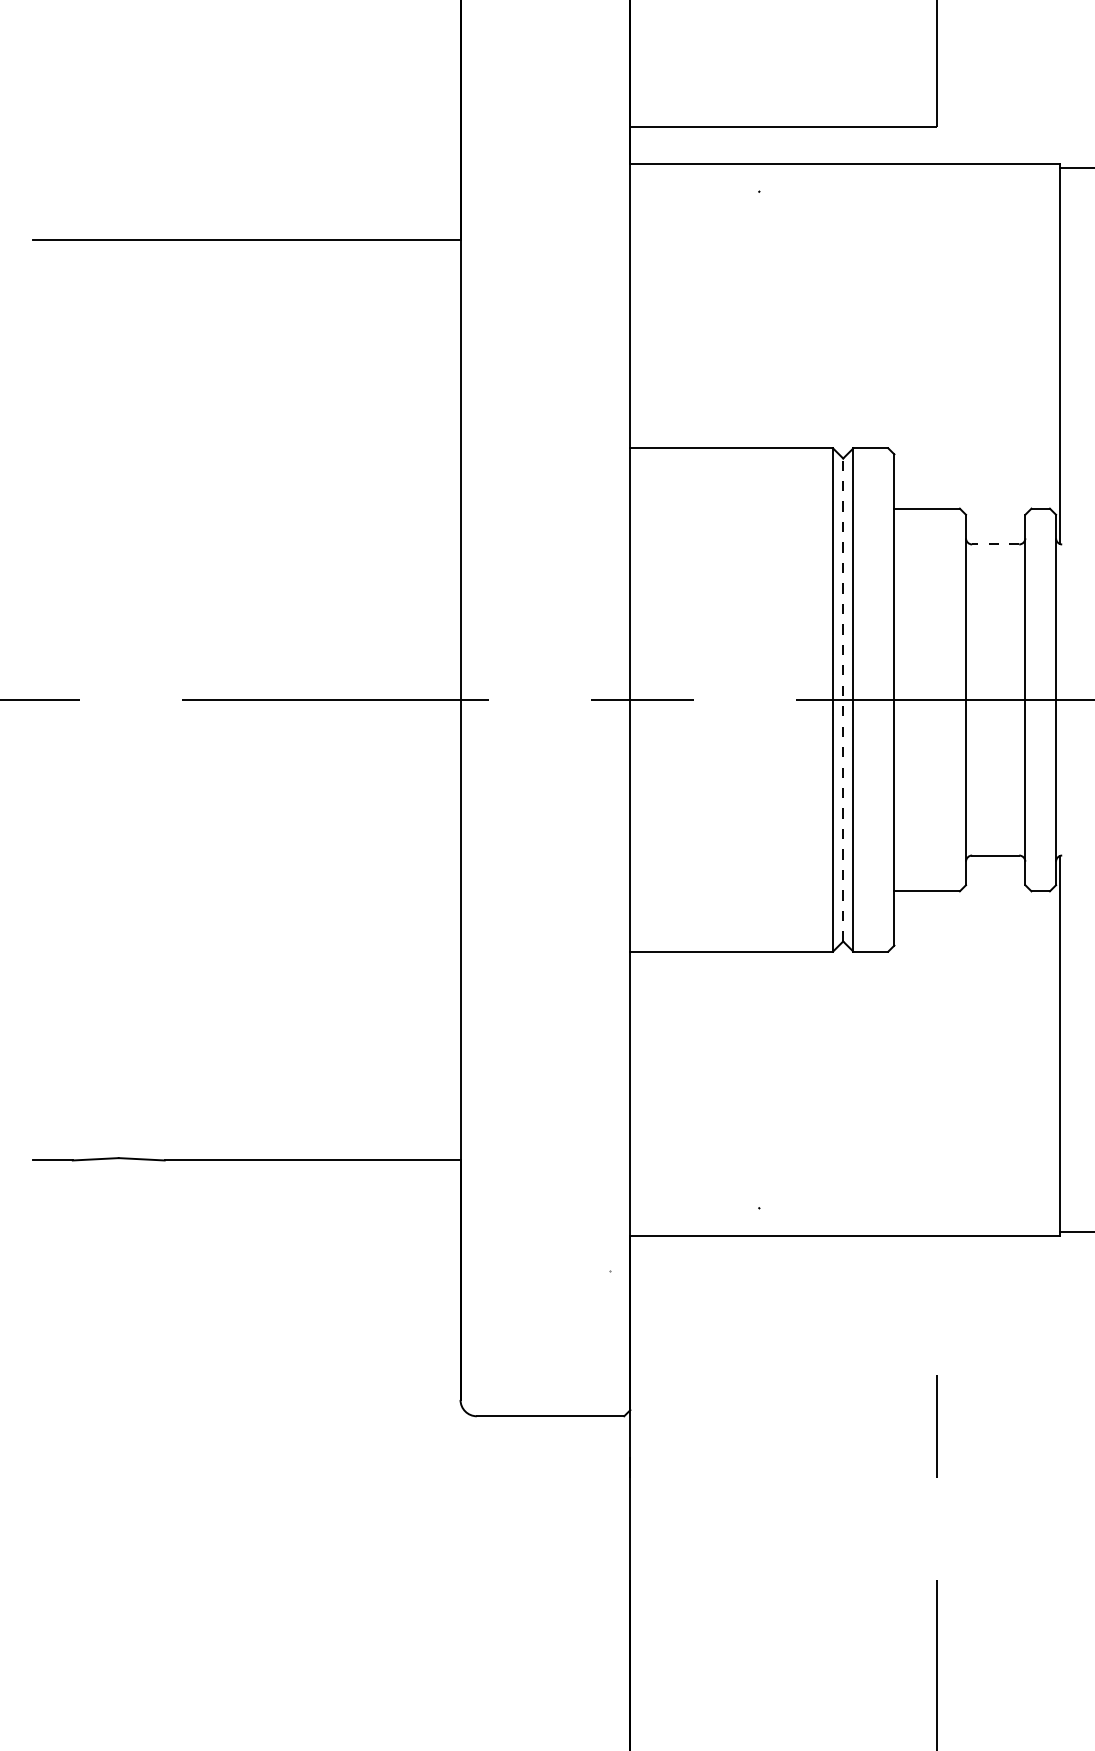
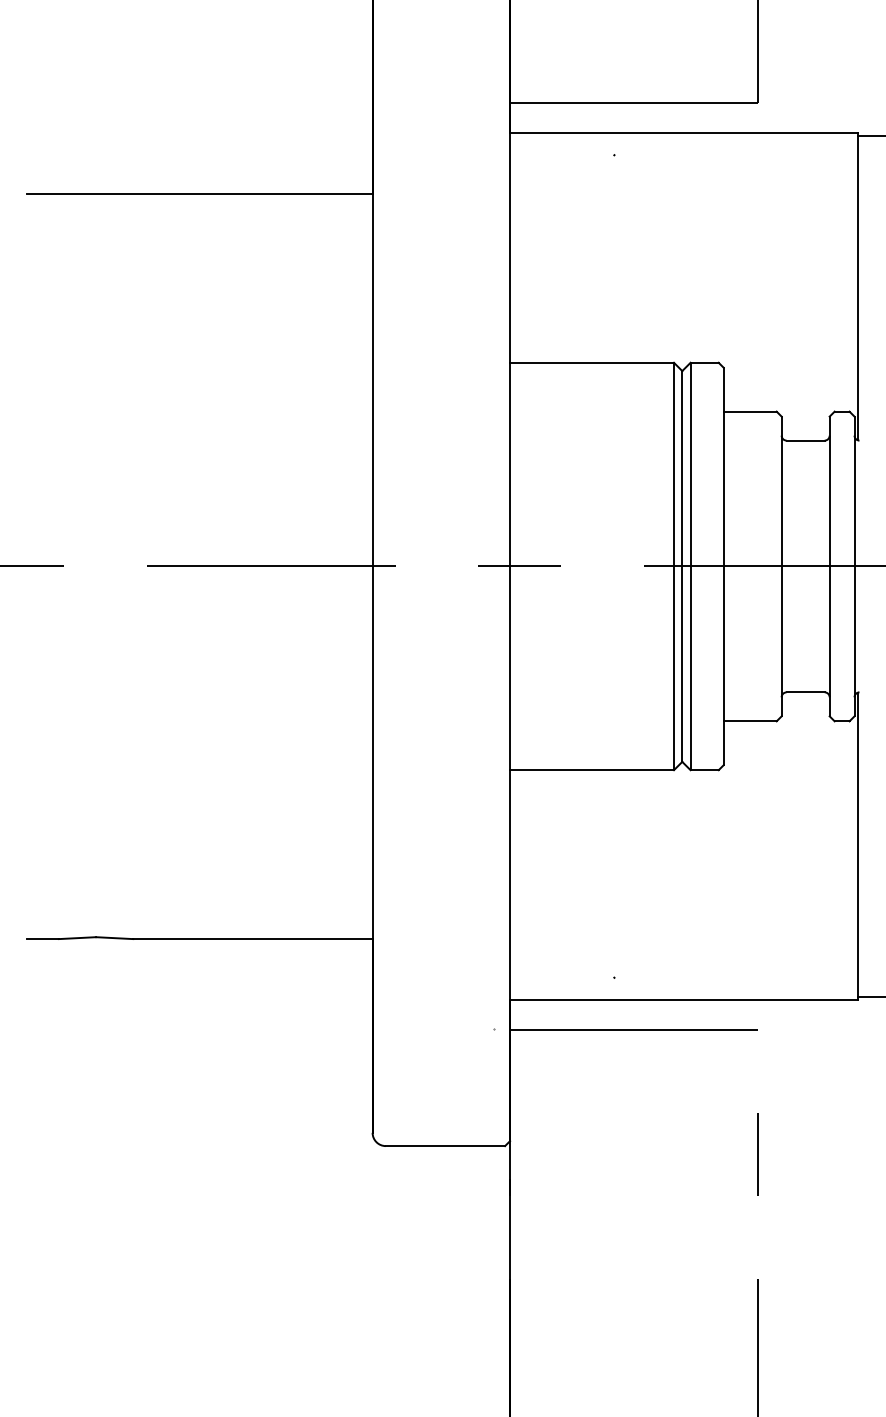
line: (995, 544) -> (805, 440), dashed -> solid
line: (843, 699) -> (682, 566), dashed -> solid
line: (783, 1273) -> (633, 1030), added

